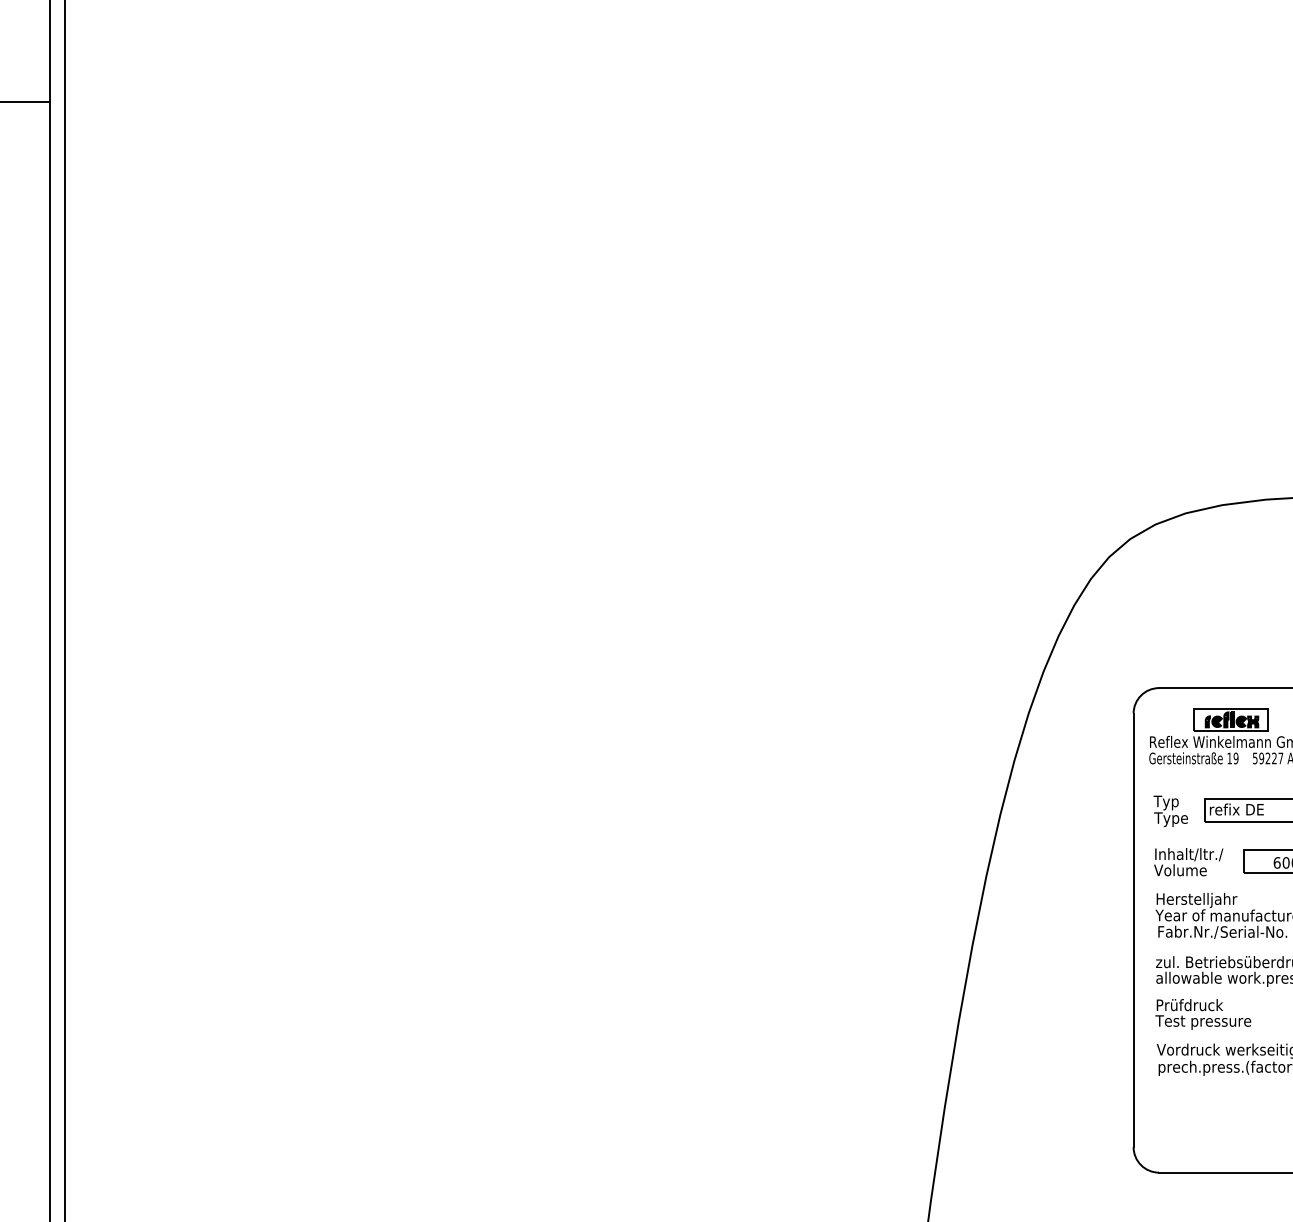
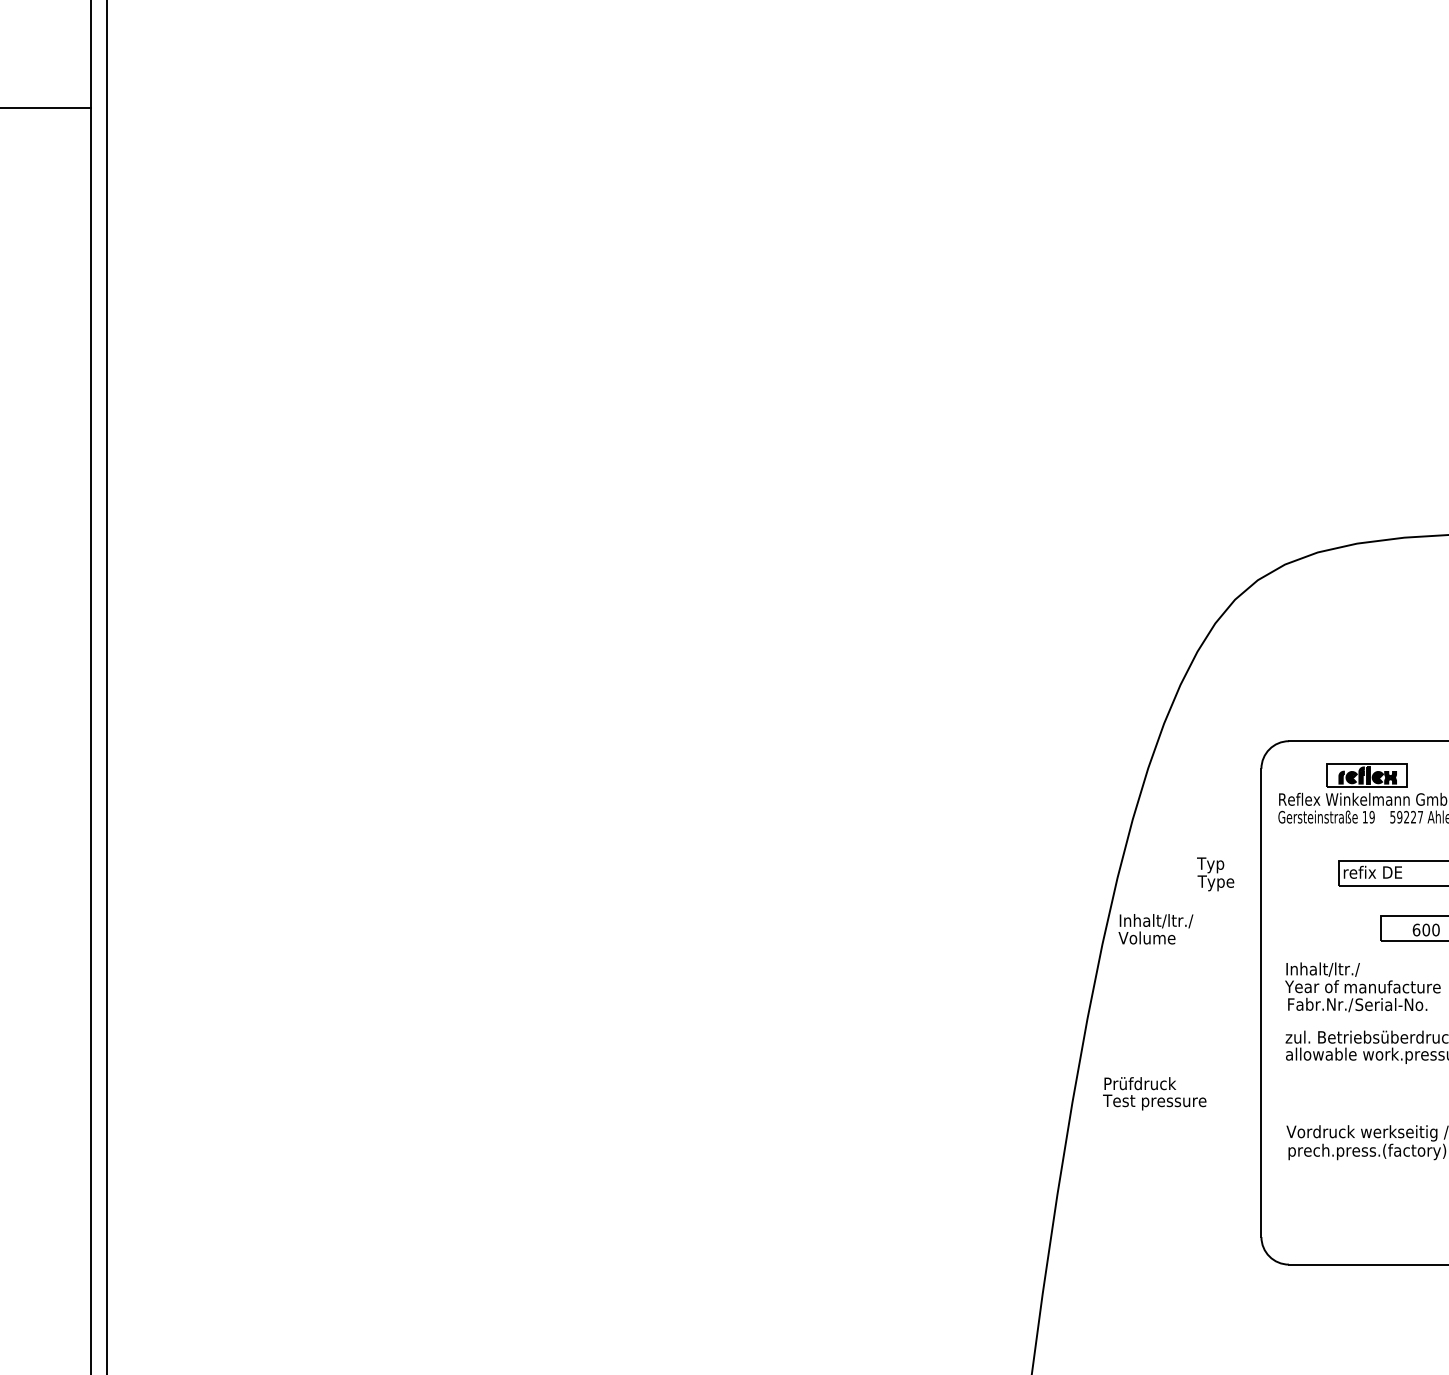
text: (1170, 811) -> (1215, 874), moved
text: (1188, 862) -> (1155, 929), moved
text: (1197, 900) -> (1330, 970), Herstelljahr -> Inhalt/ltr./
text: (1203, 1014) -> (1154, 1093), moved

